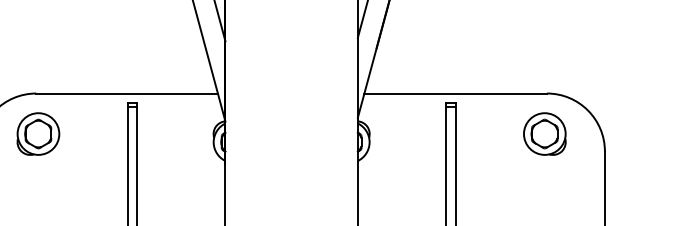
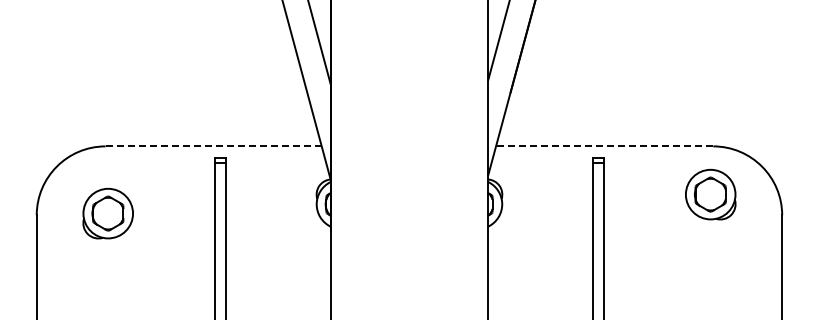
line: (126, 93) -> (213, 146), solid -> dashed
line: (455, 93) -> (604, 146), solid -> dashed
part: (37, 133) -> (107, 213), moved

